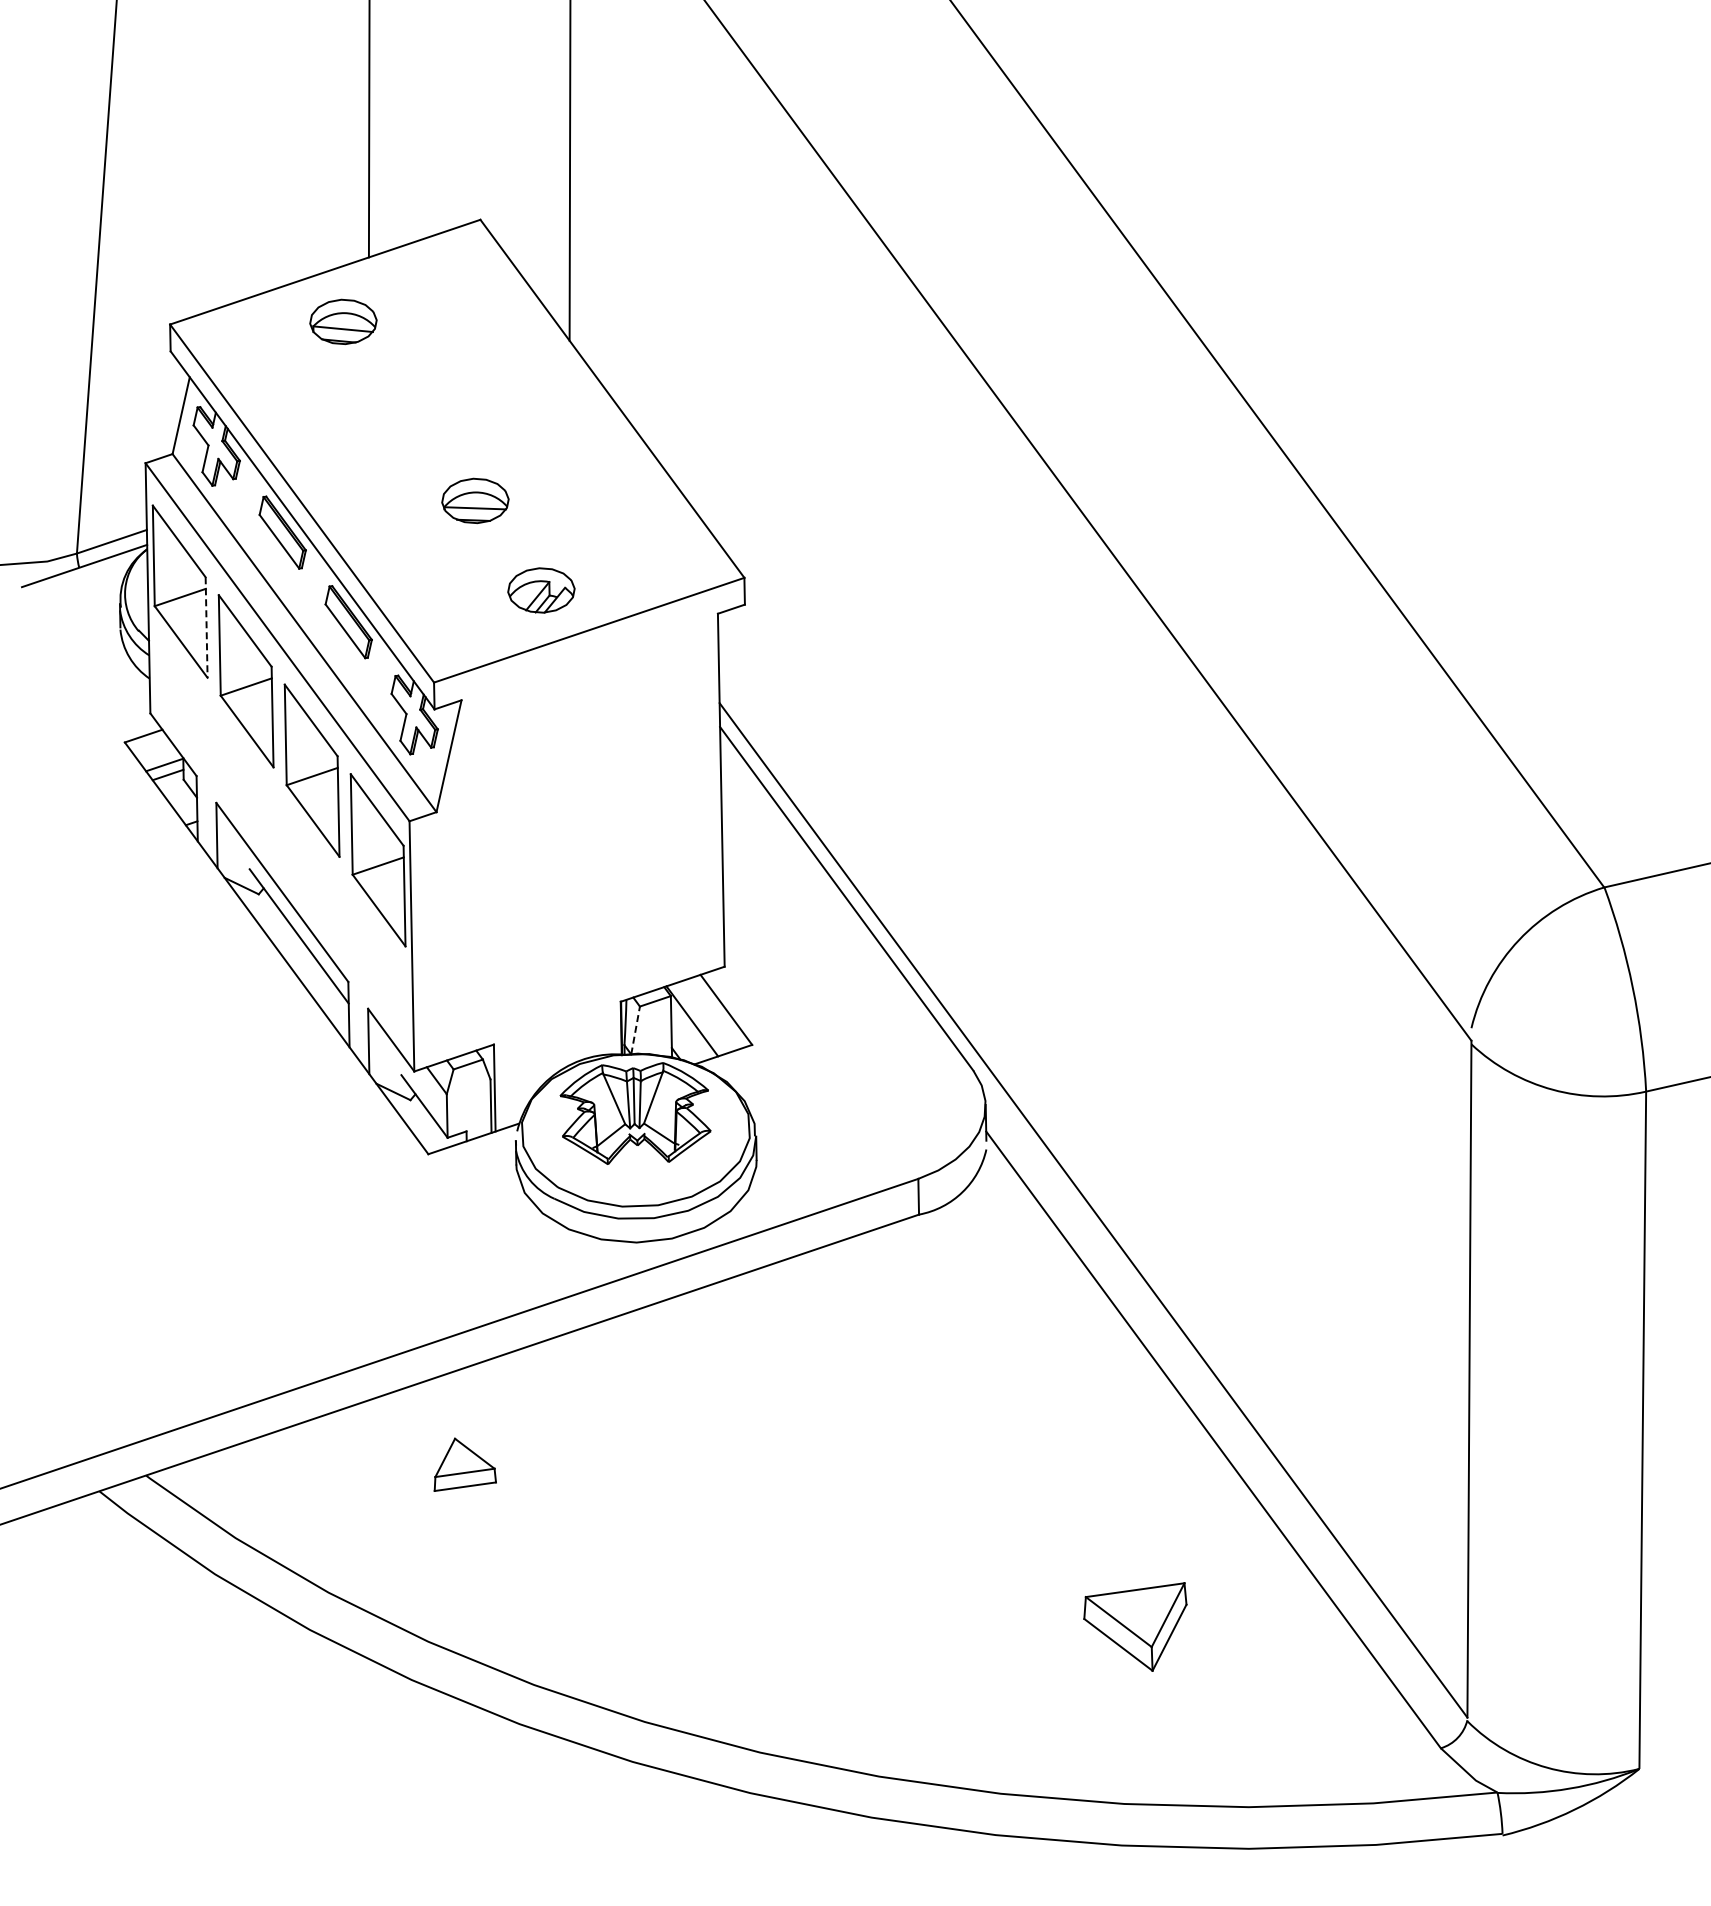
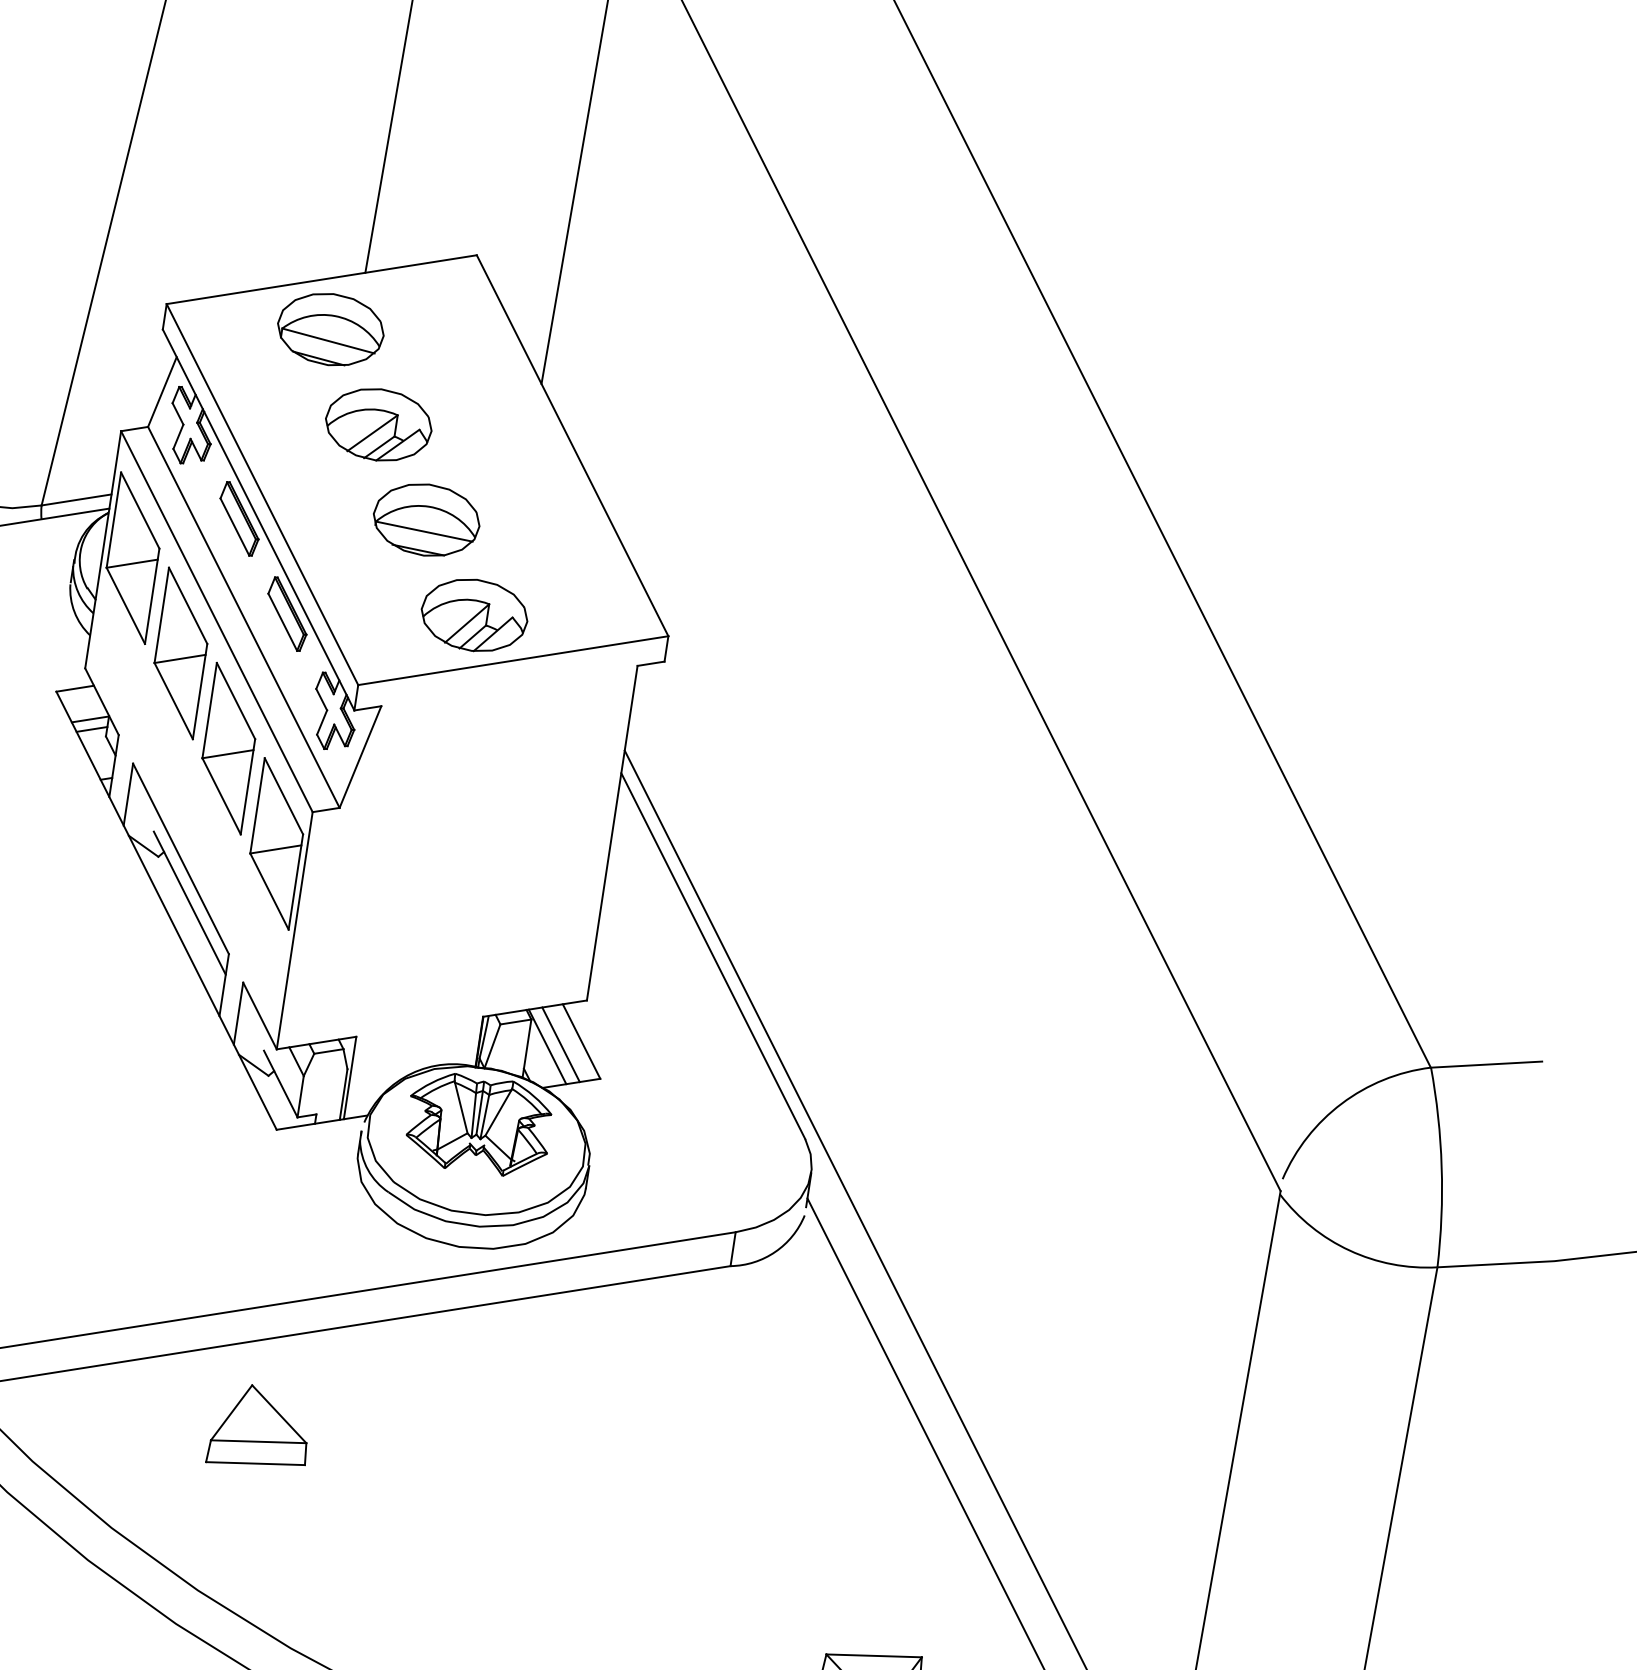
part: (343, 321) -> (330, 329), size x1.67
part: (409, 411) -> (378, 424), added
part: (475, 500) -> (426, 519), size x1.67
part: (541, 590) -> (474, 615), size x1.67
line: (206, 628) -> (151, 597), dashed -> solid
line: (705, 1016) -> (560, 1044), added
line: (635, 1030) -> (492, 1046), dashed -> solid
part: (465, 1464) -> (261, 1428), size x1.67

